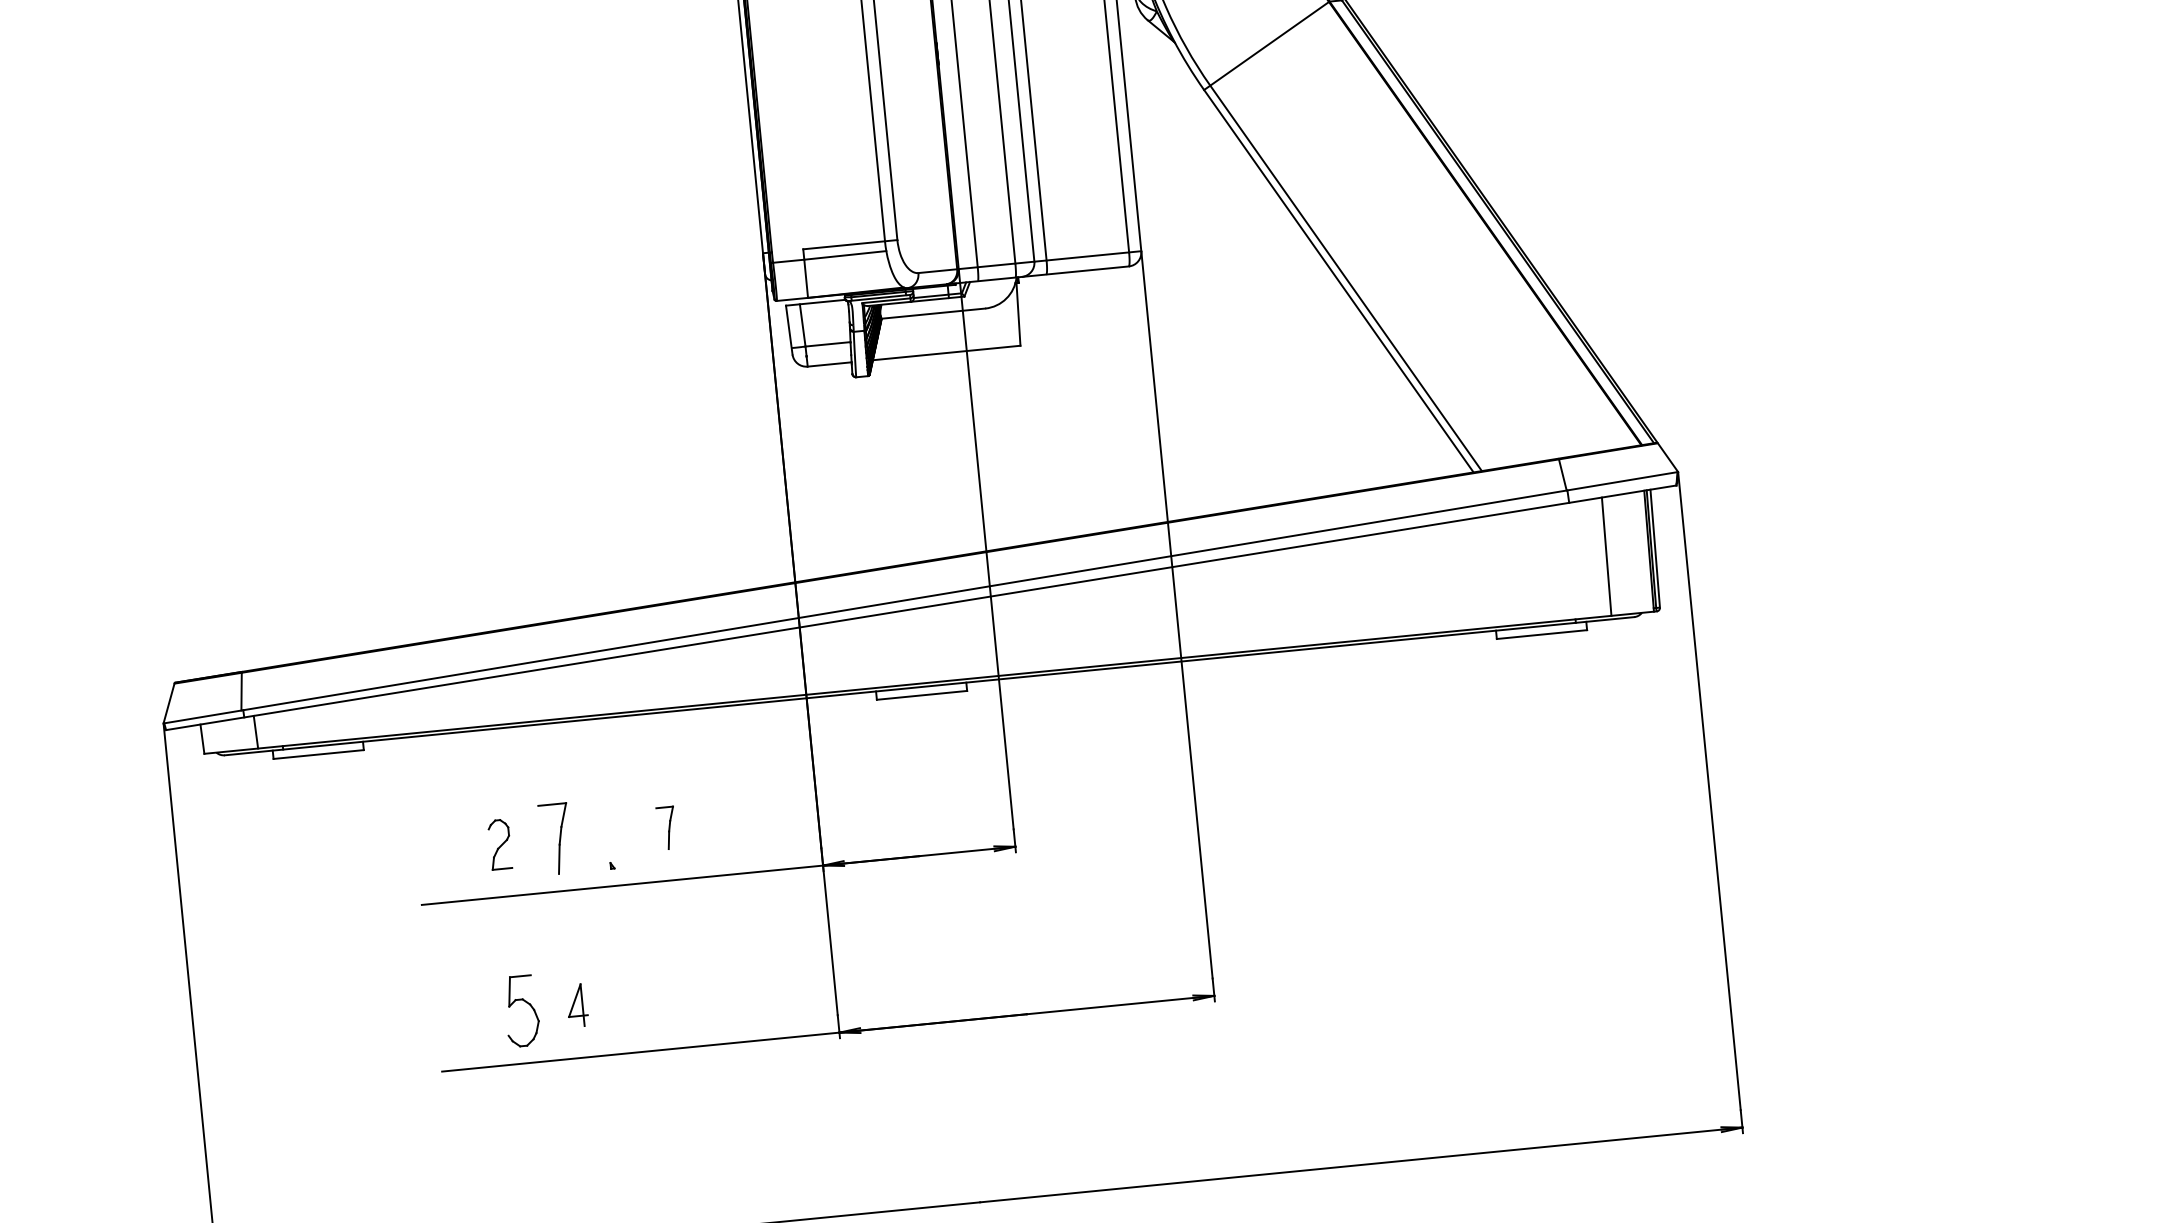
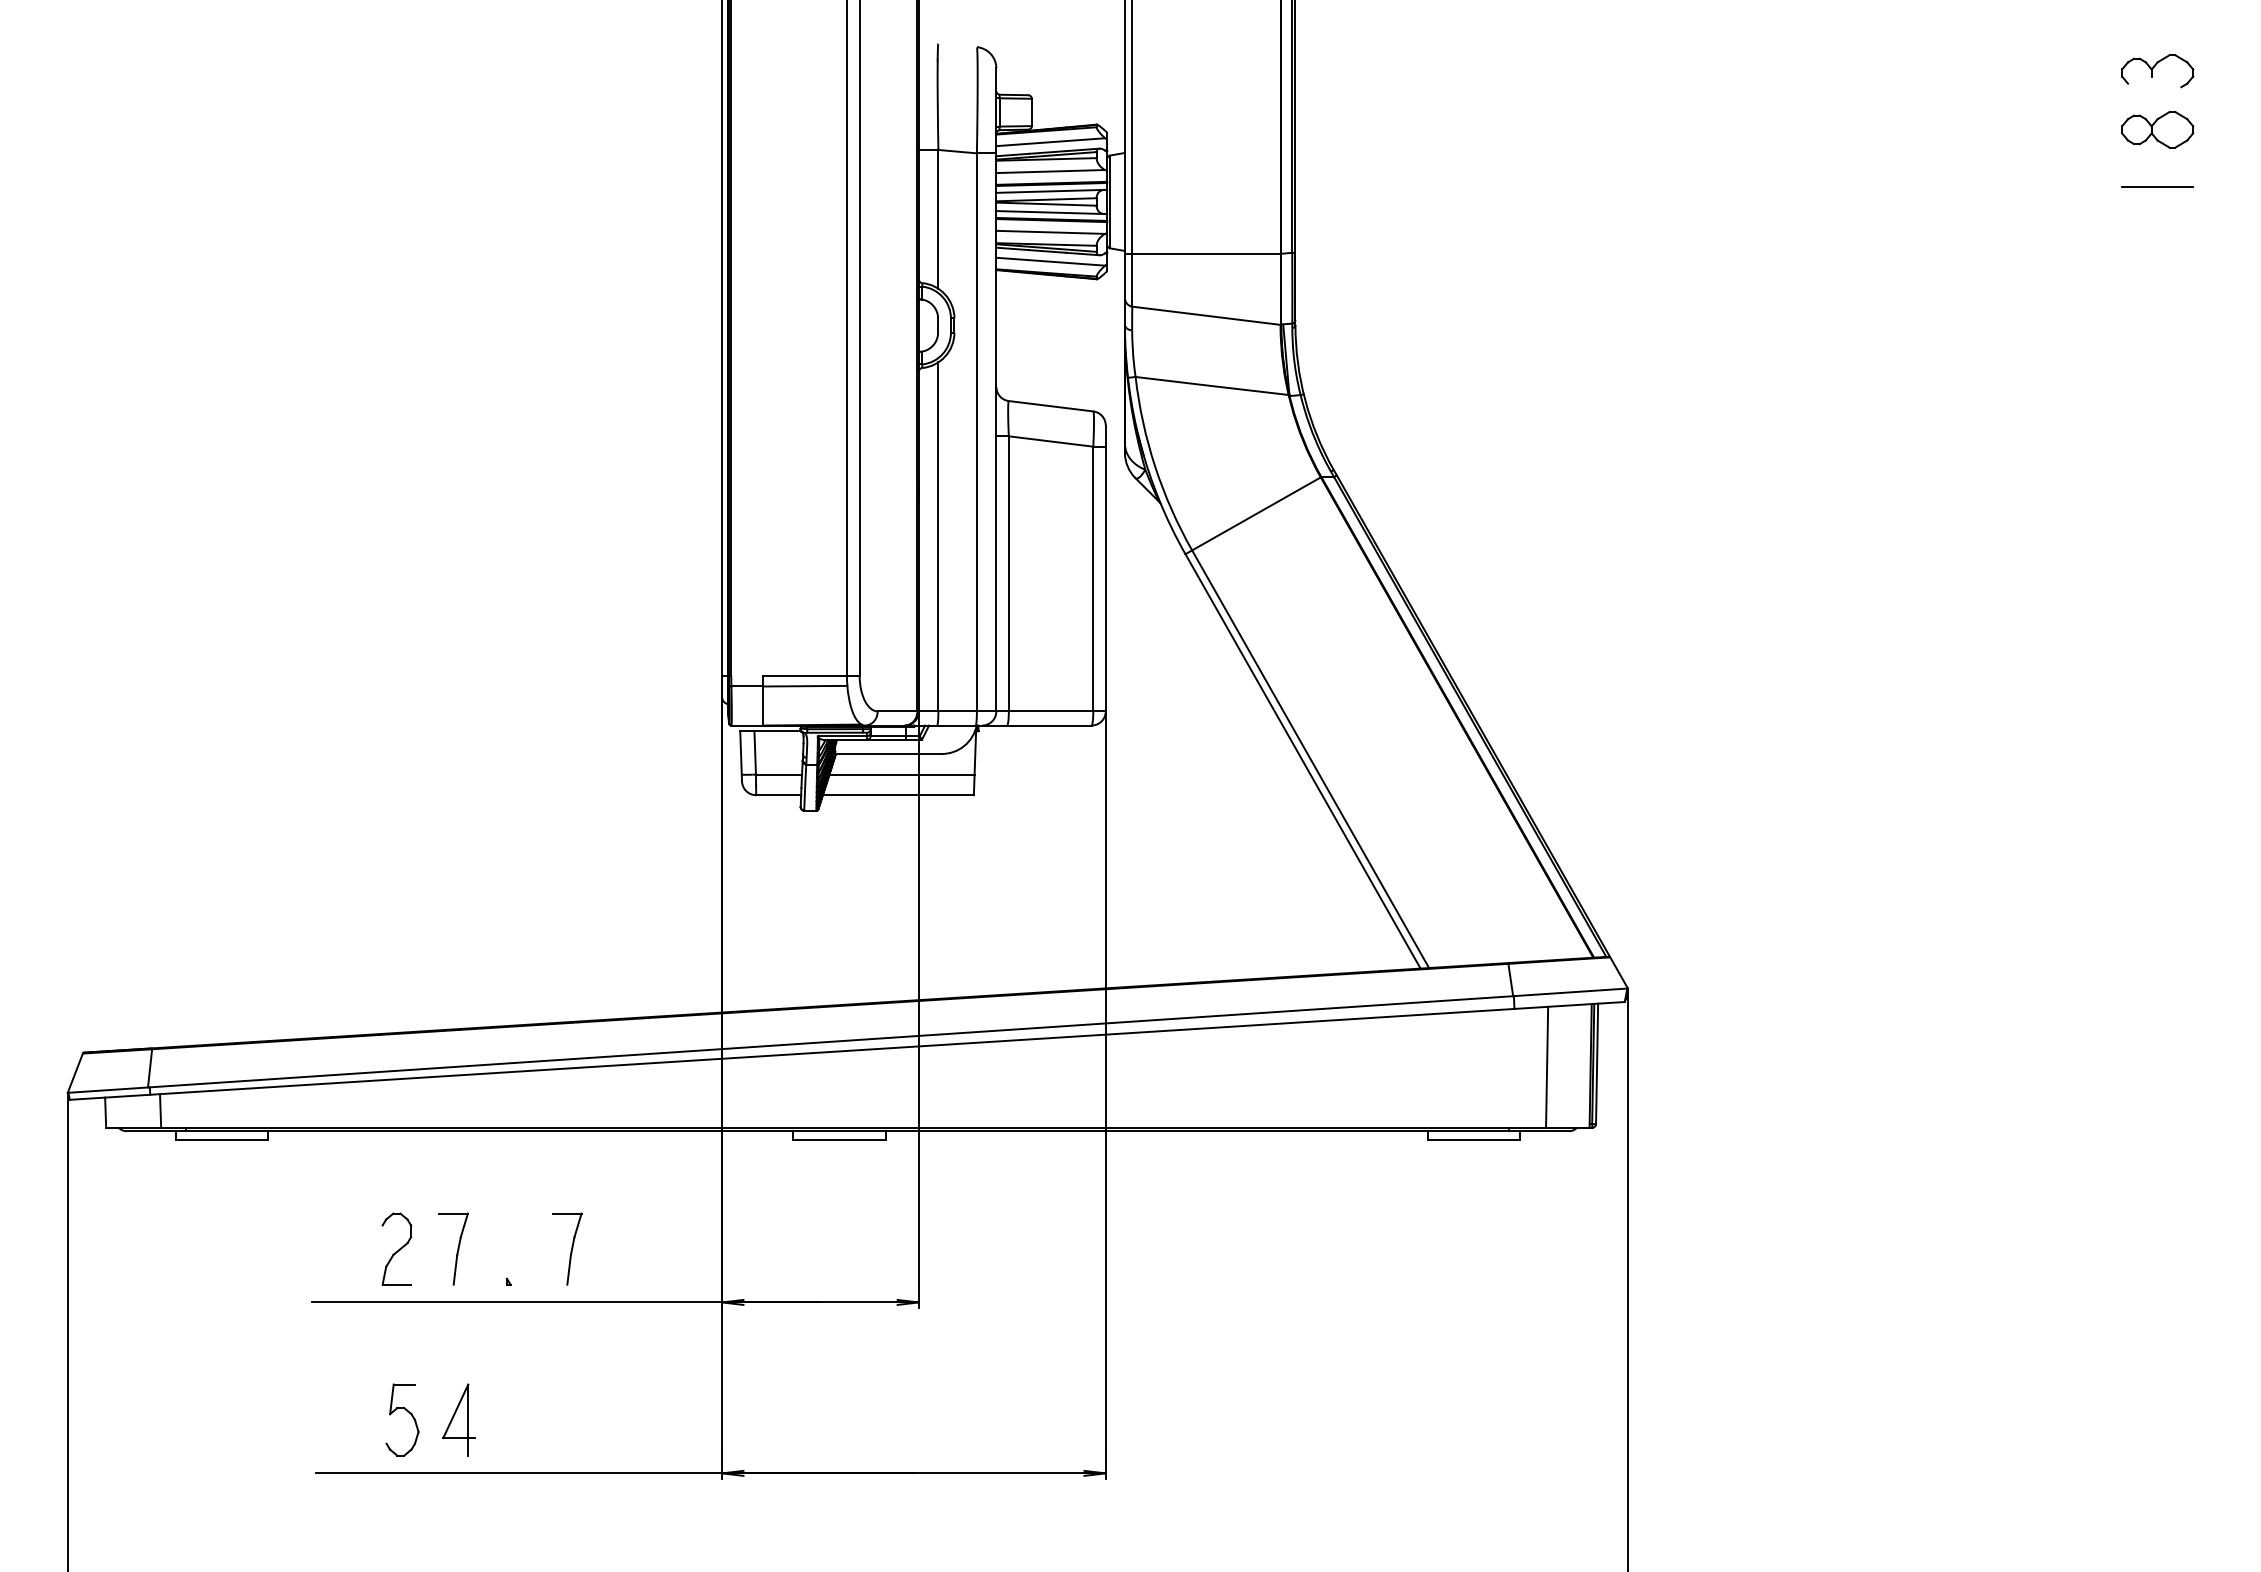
line: (947, 332) -> (901, 774), added
part: (666, 827) -> (567, 1248), size x1.67
part: (499, 844) -> (396, 1248), size x1.43
part: (576, 1005) -> (458, 1419), size x1.67

